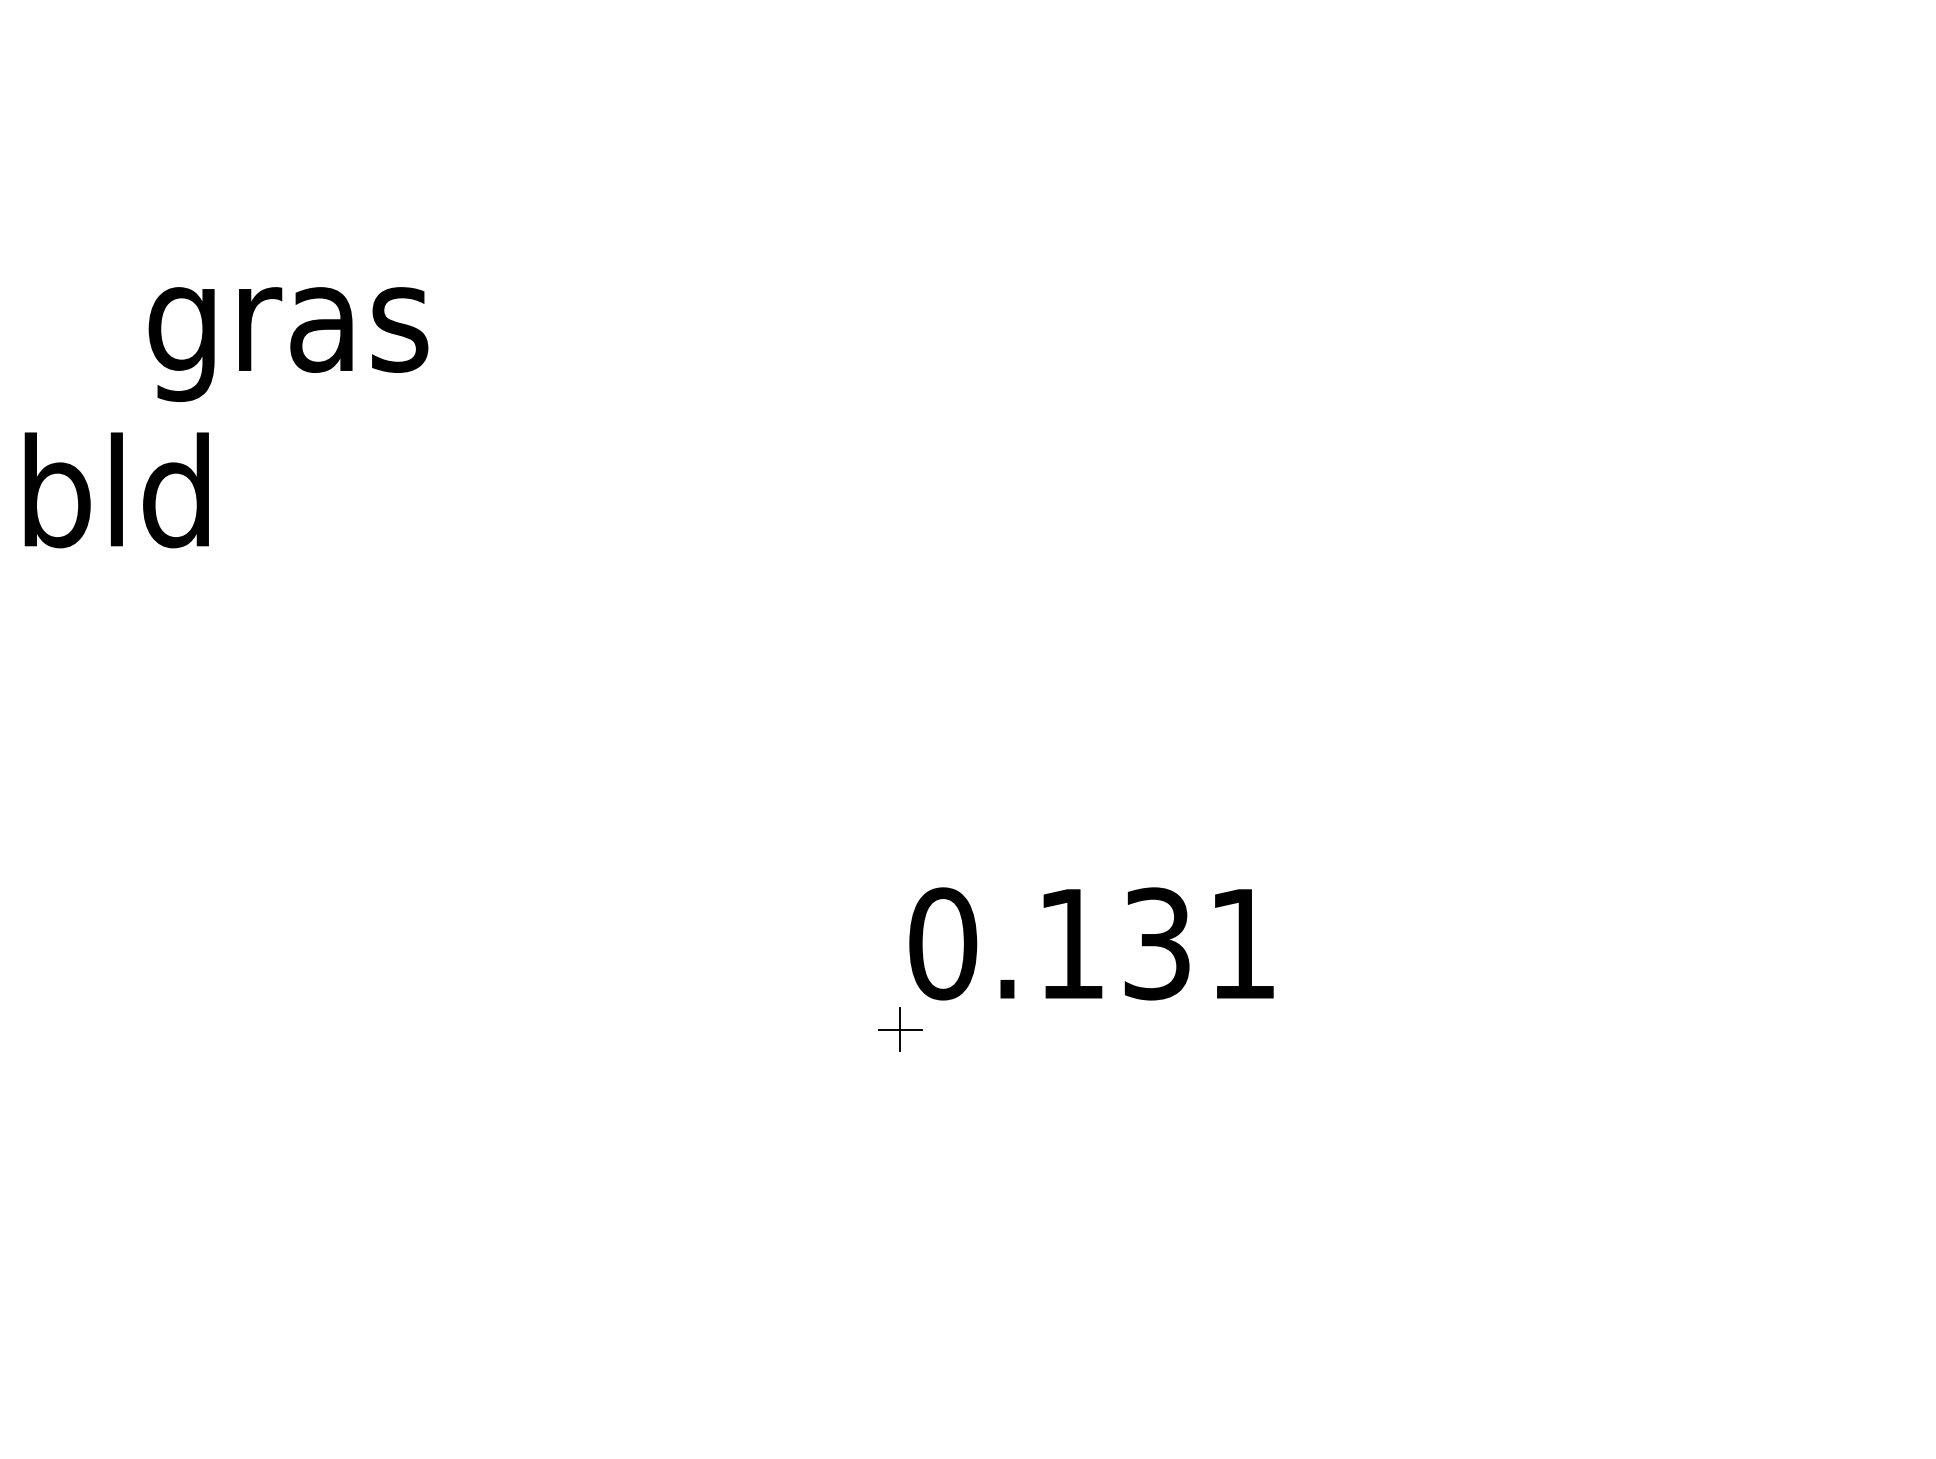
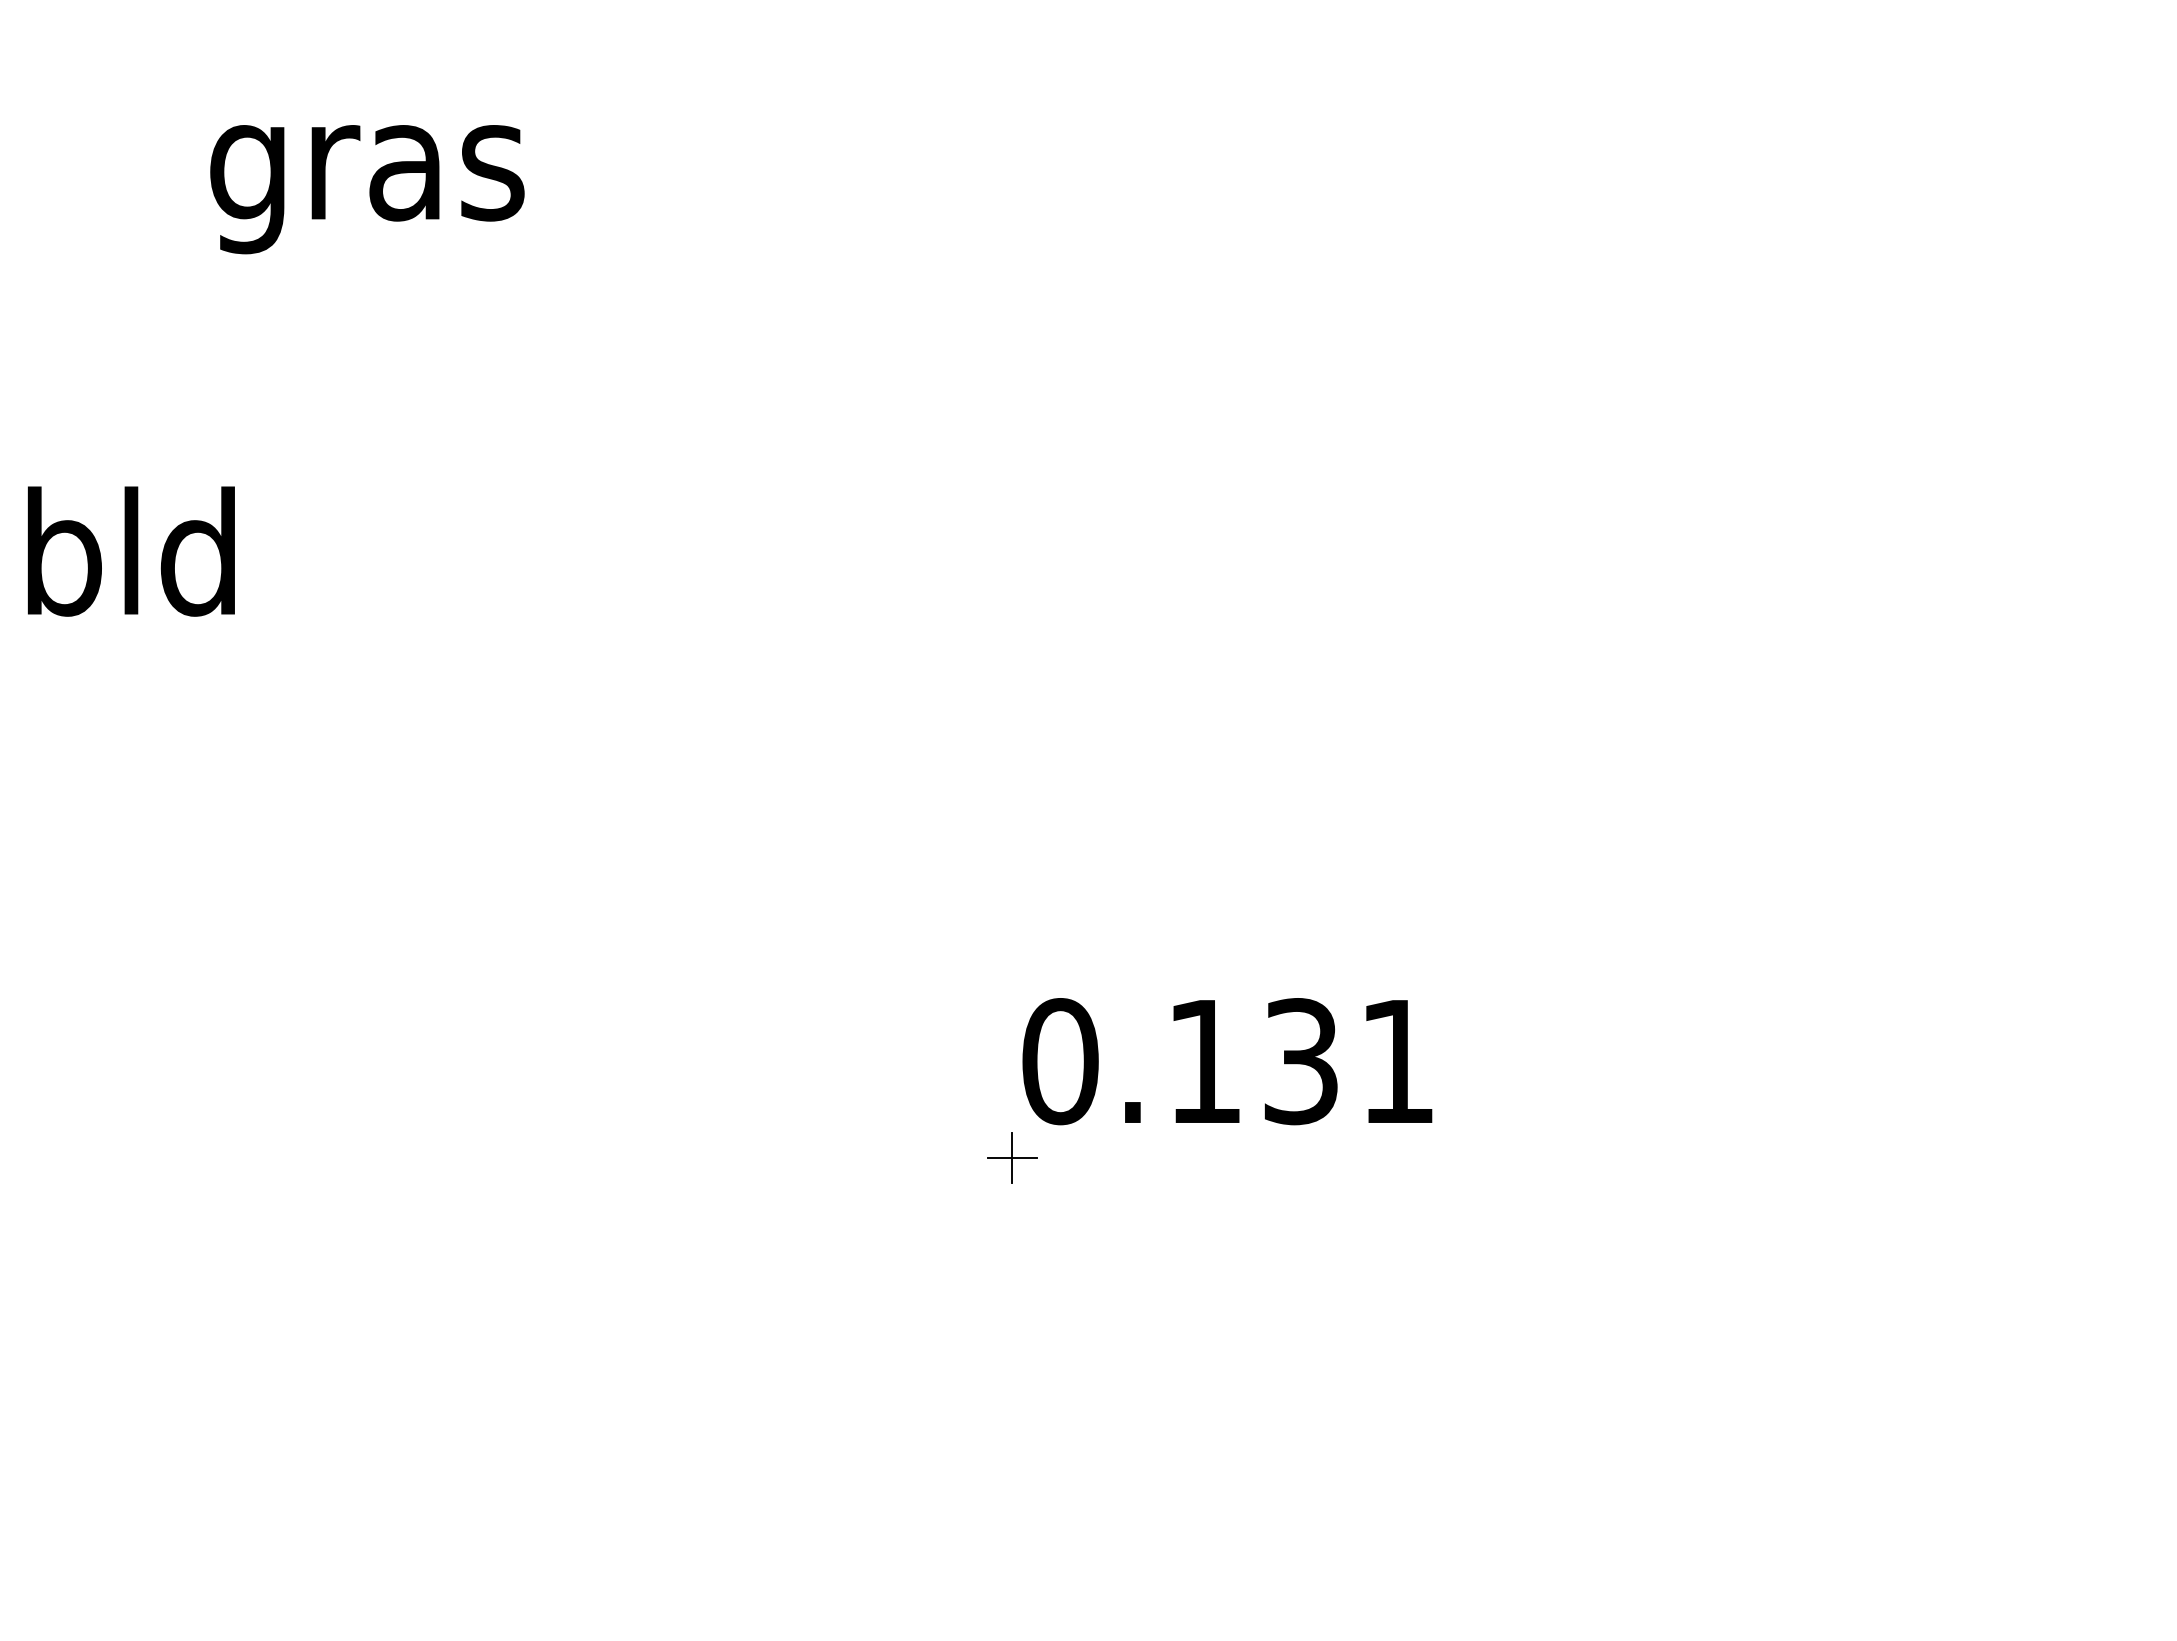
text: (288, 344) -> (367, 189), moved

